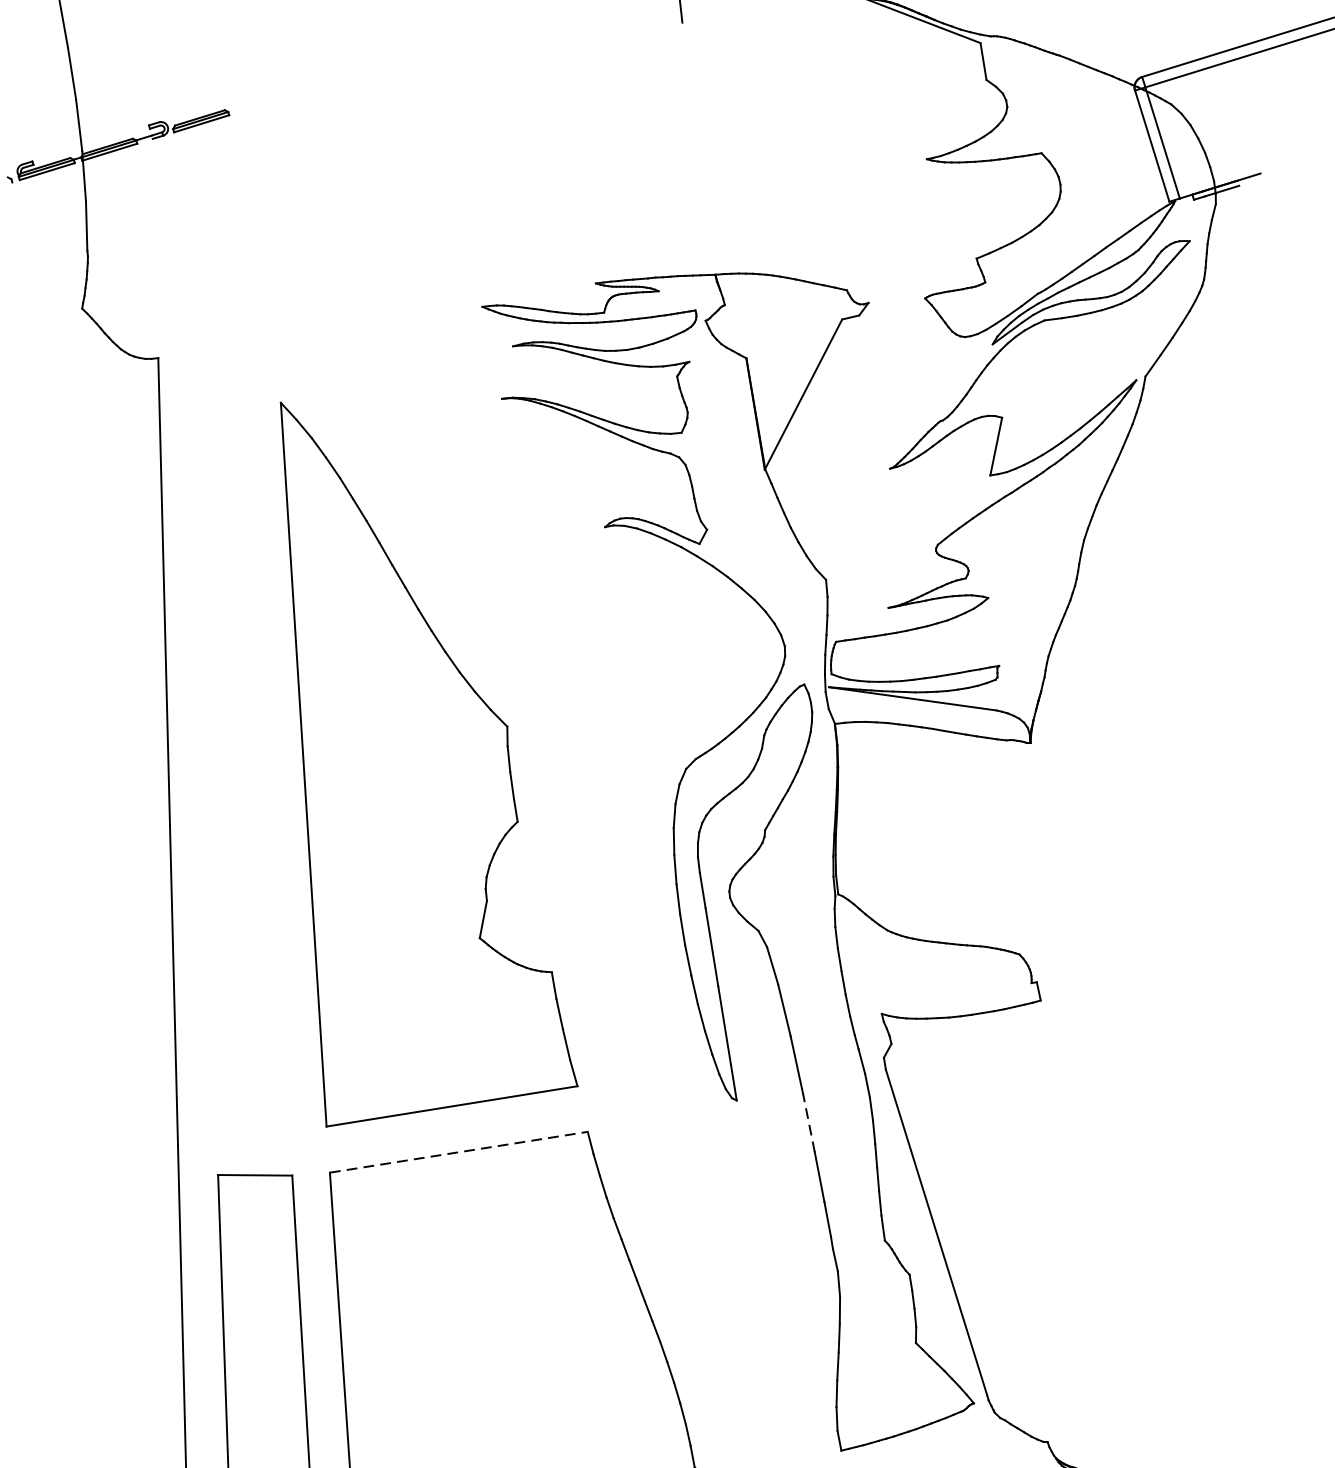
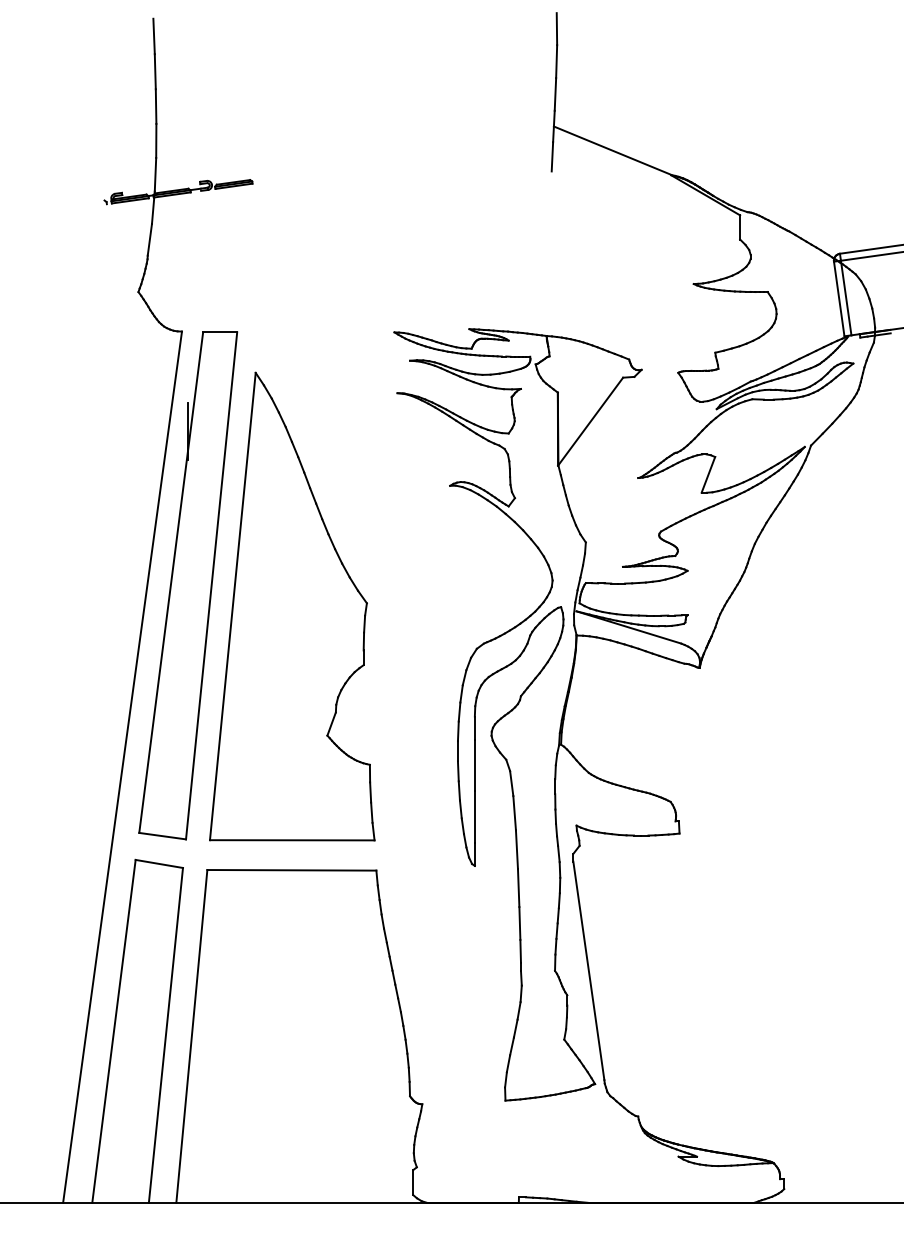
part: (230, 743) -> (188, 585), added
line: (808, 1122) -> (518, 887), dashed -> solid
line: (458, 1152) -> (291, 870), dashed -> solid

